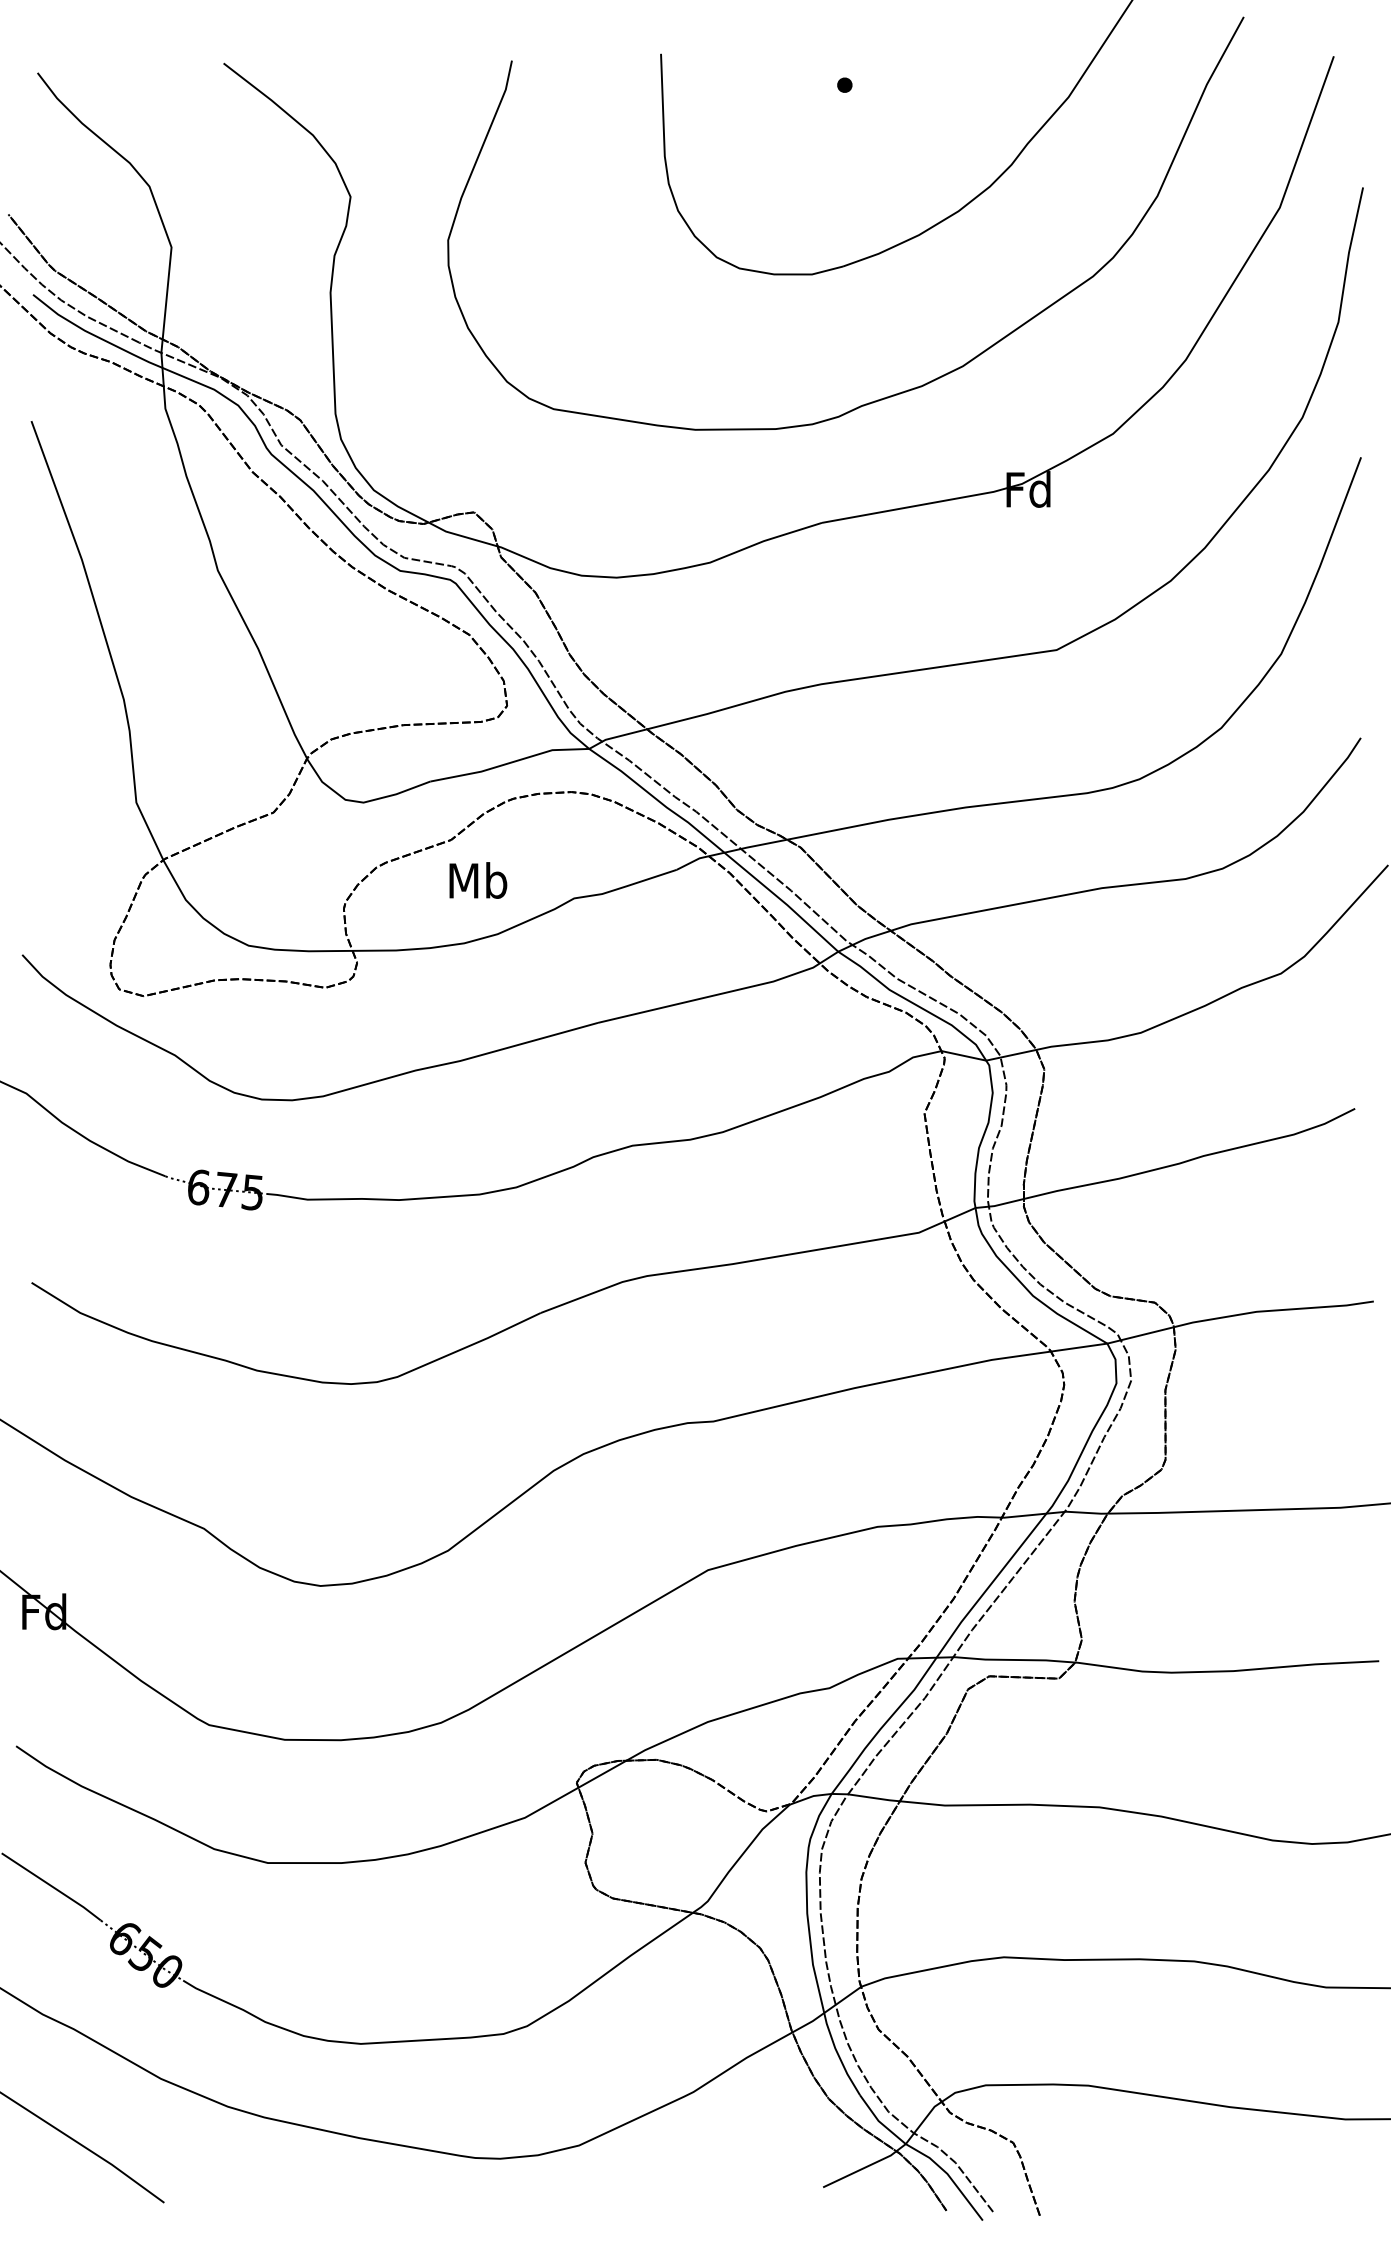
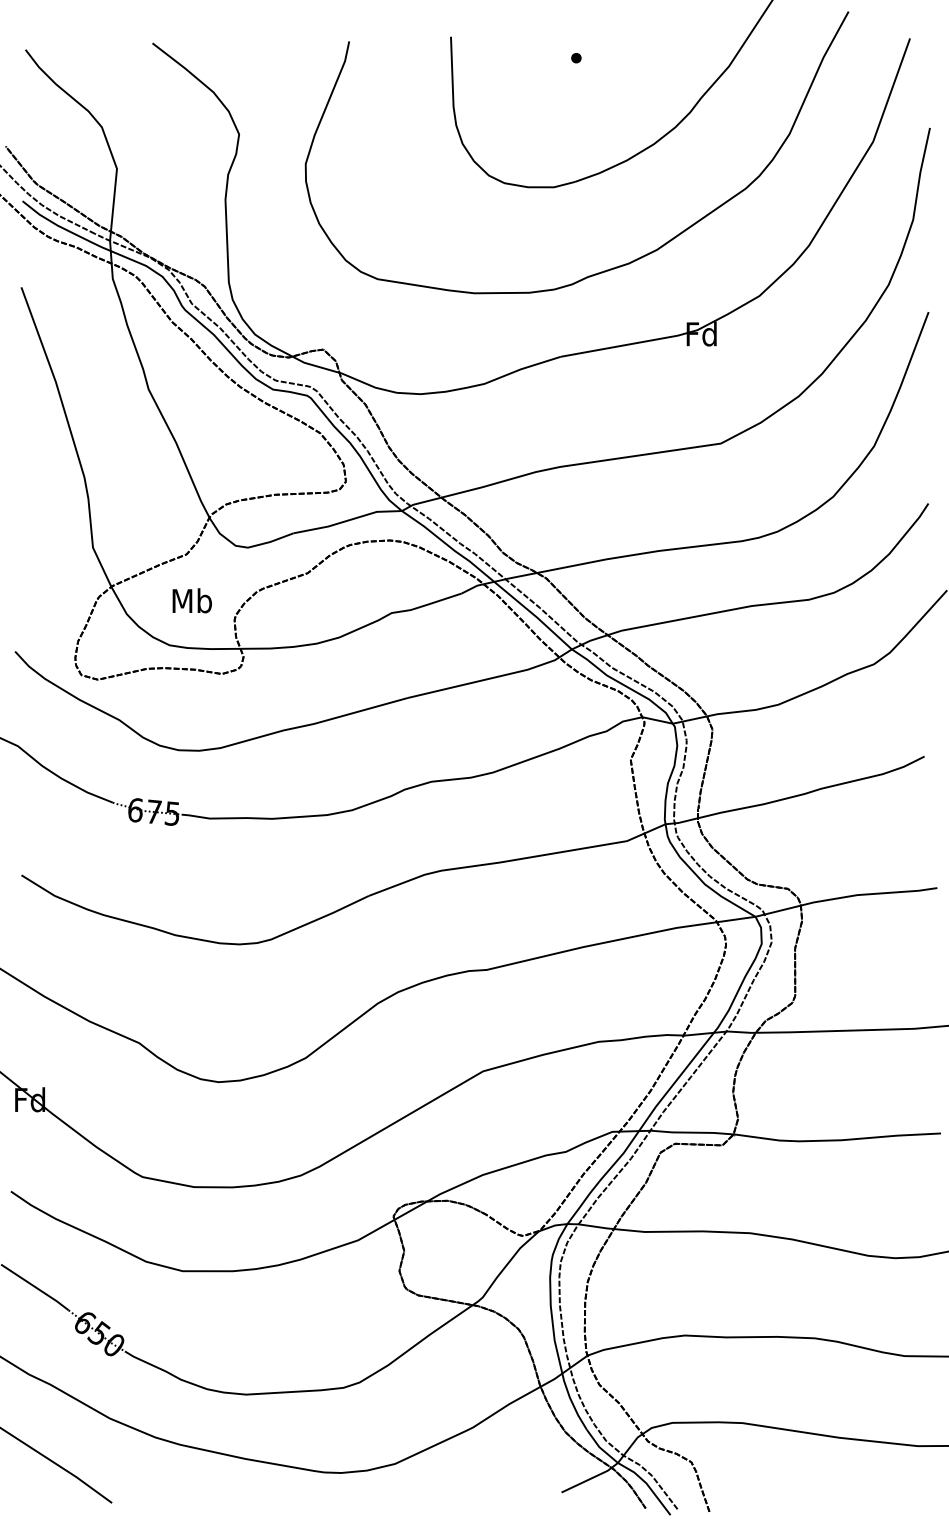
text: (477, 880) -> (191, 600), moved

